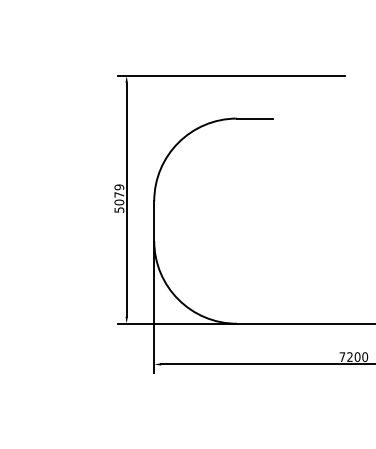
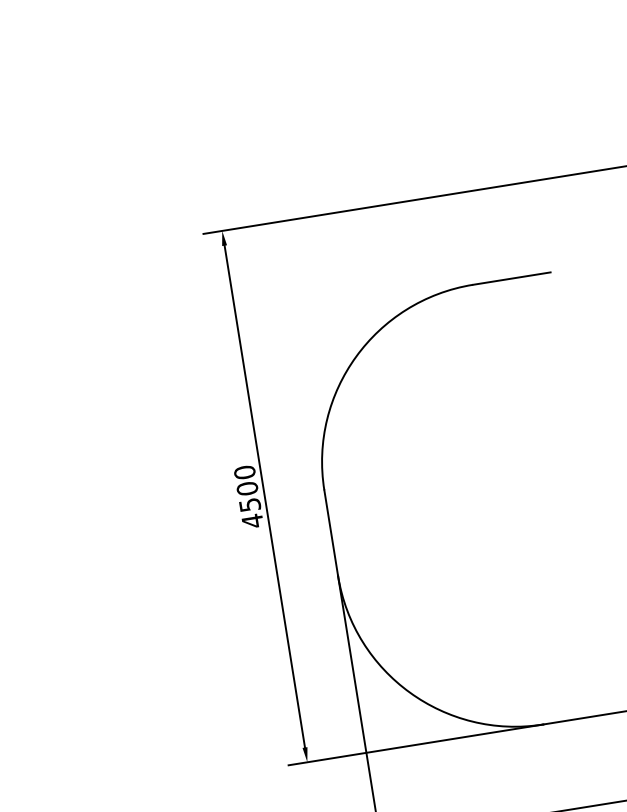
text: (119, 198) -> (248, 496), 5079 -> 4500

